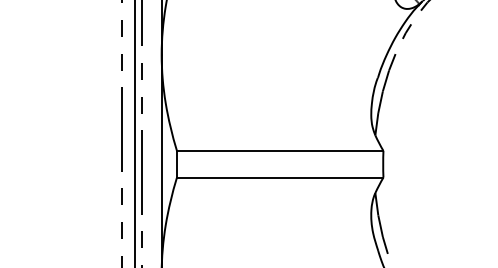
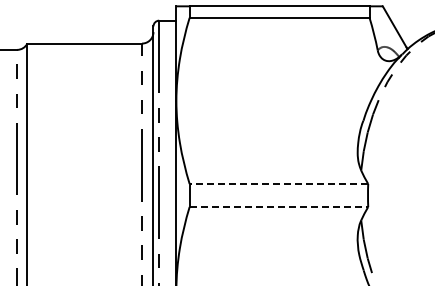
line: (279, 150) -> (278, 183), solid -> dashed
line: (280, 178) -> (279, 207), solid -> dashed

